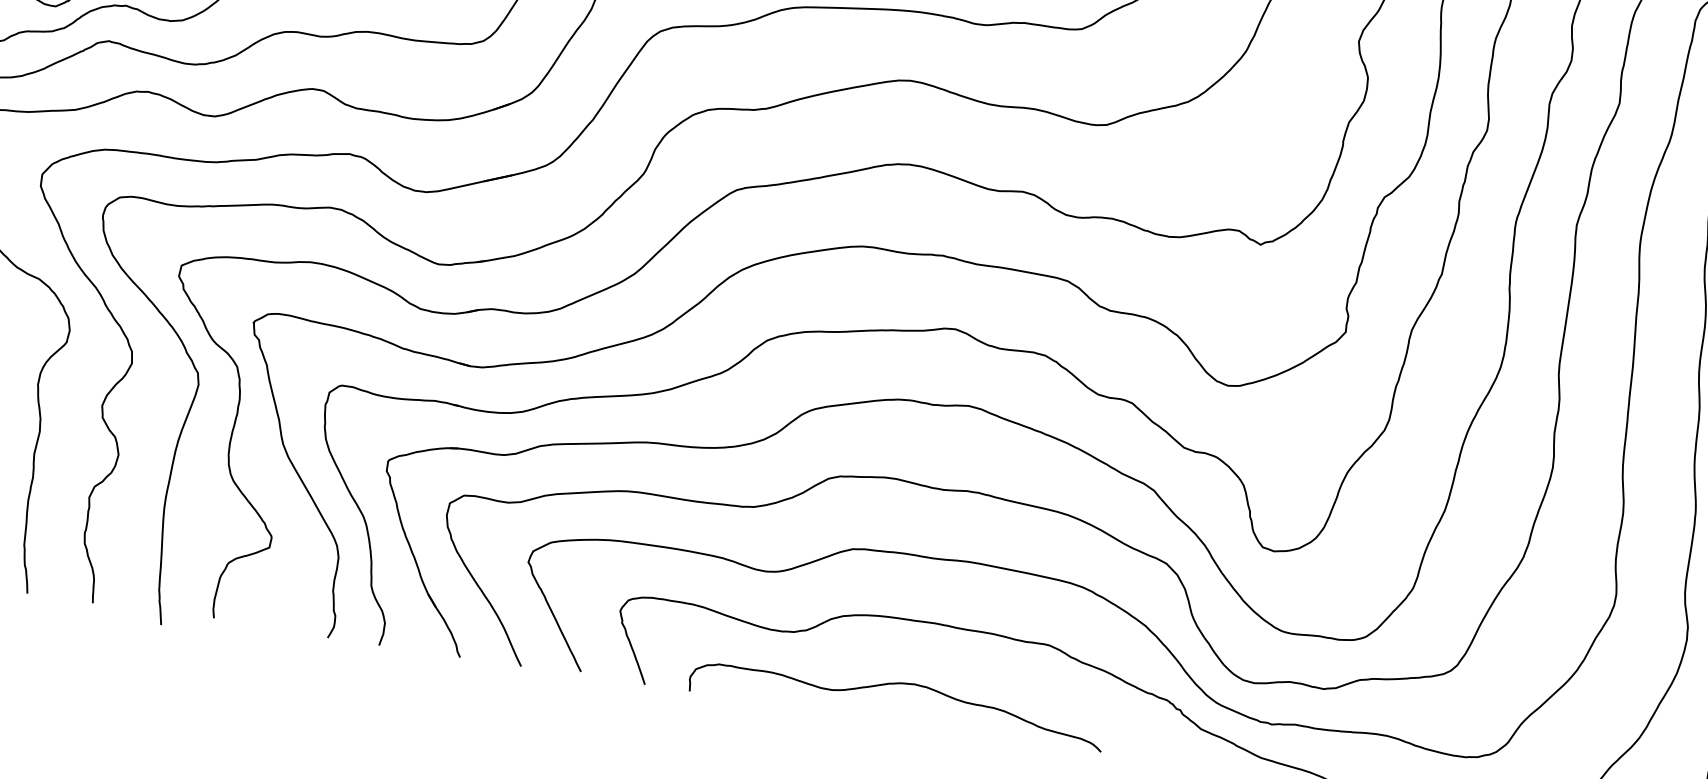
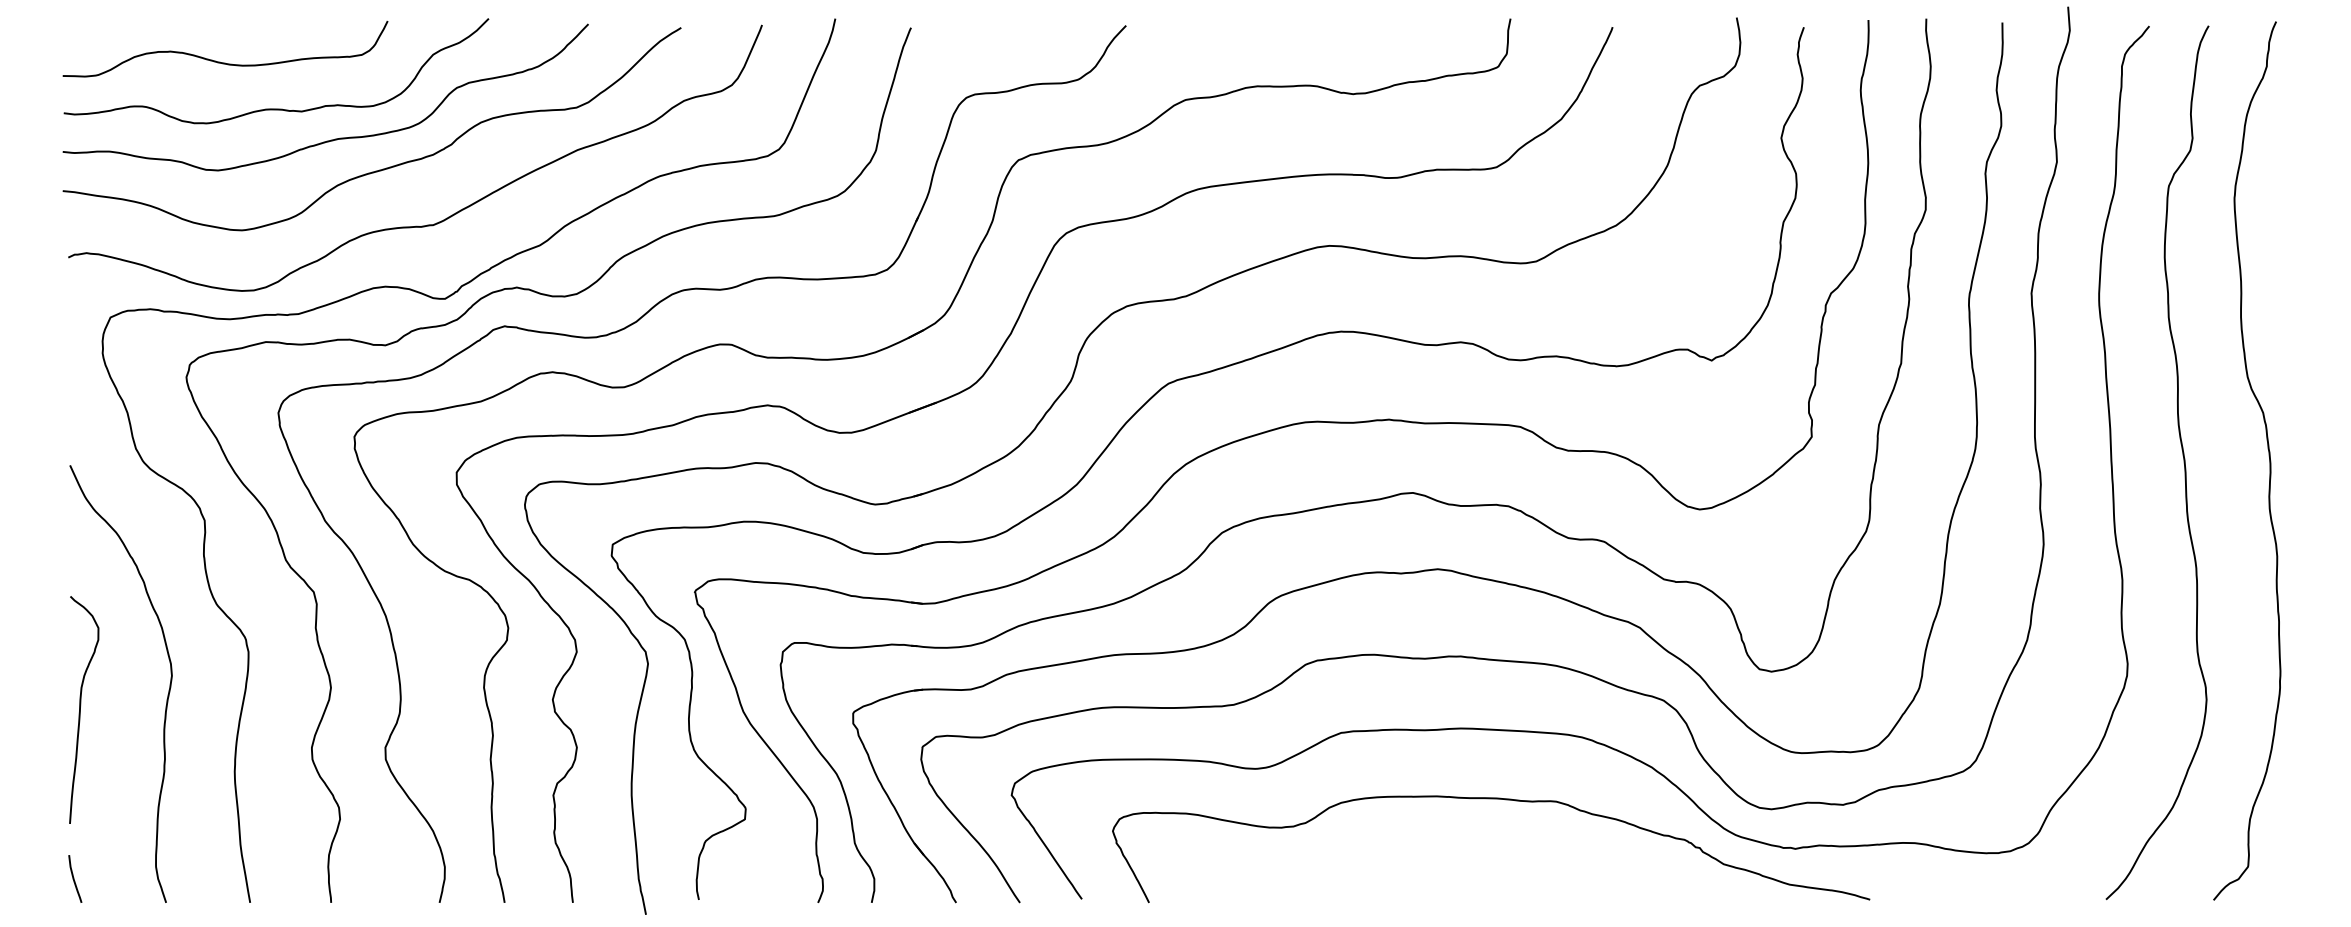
curve: (897, 684) -> (1407, 864), removed

